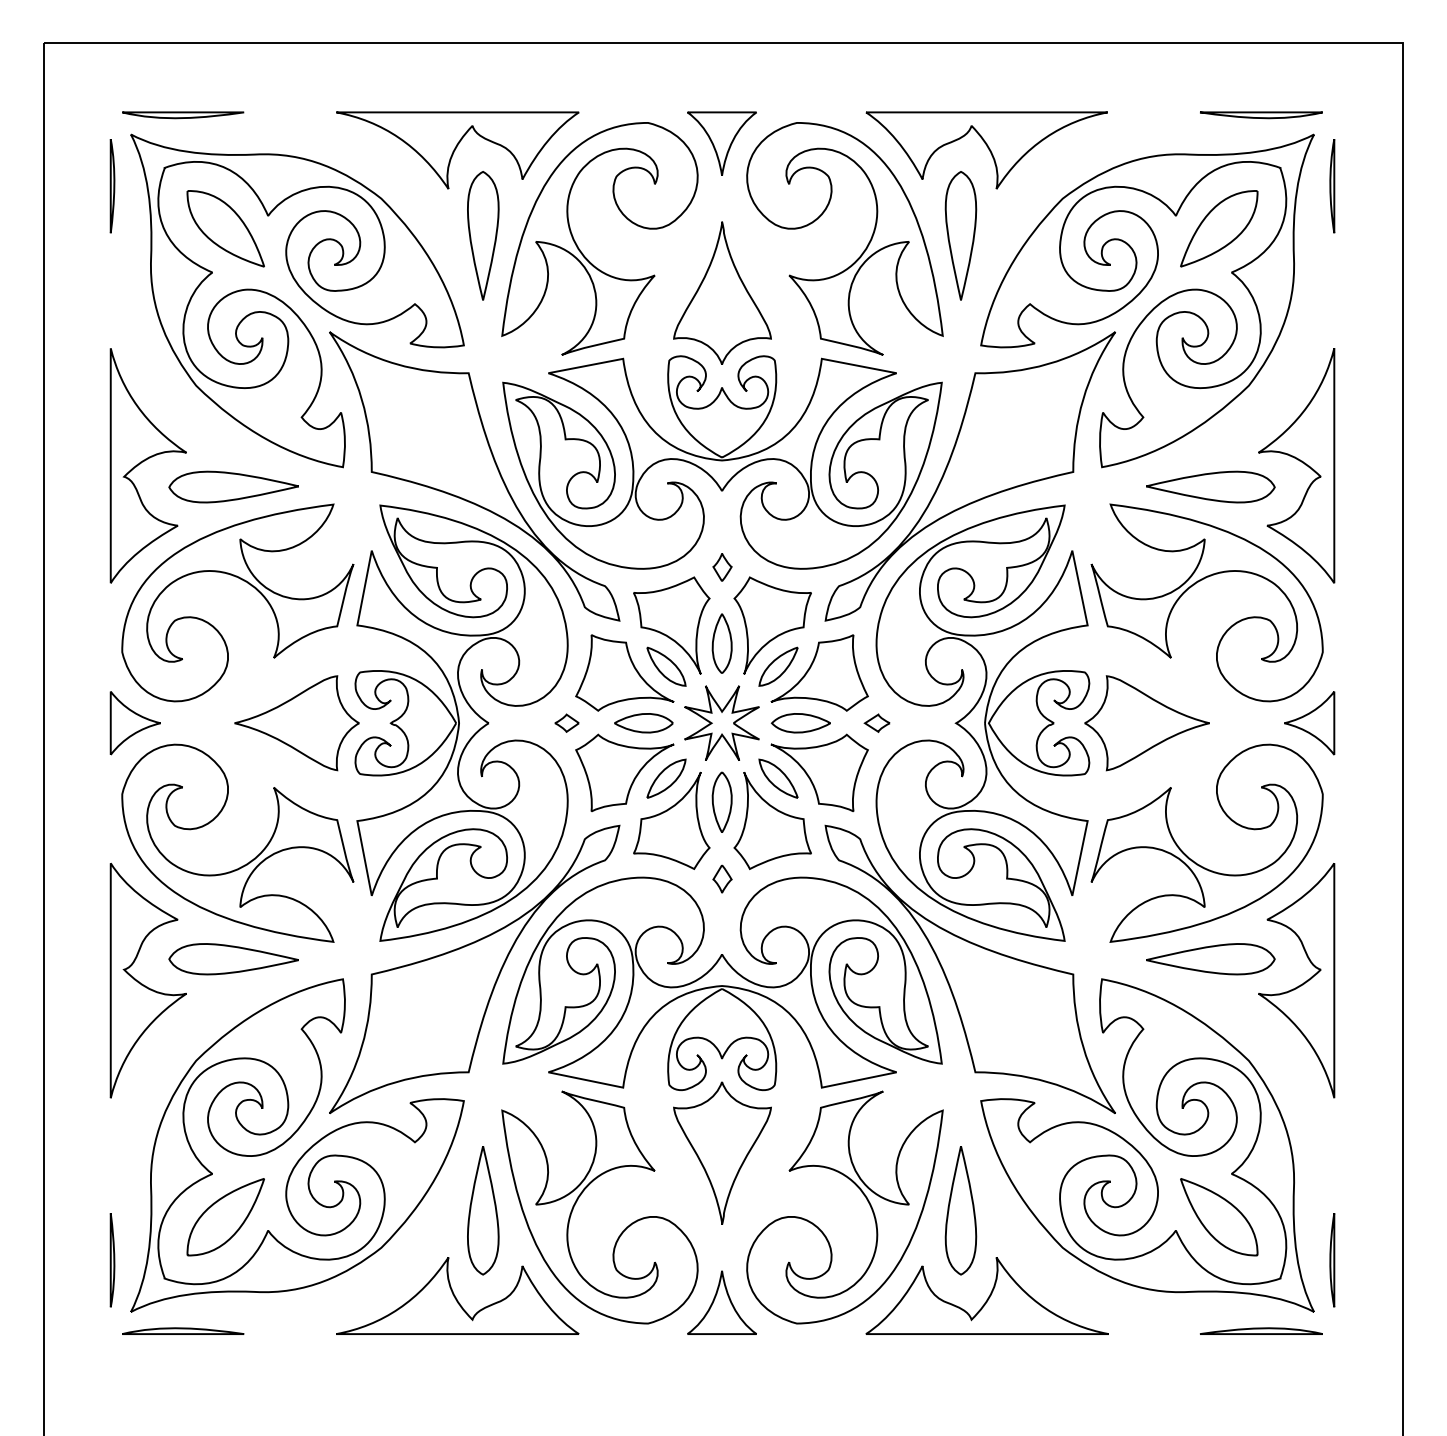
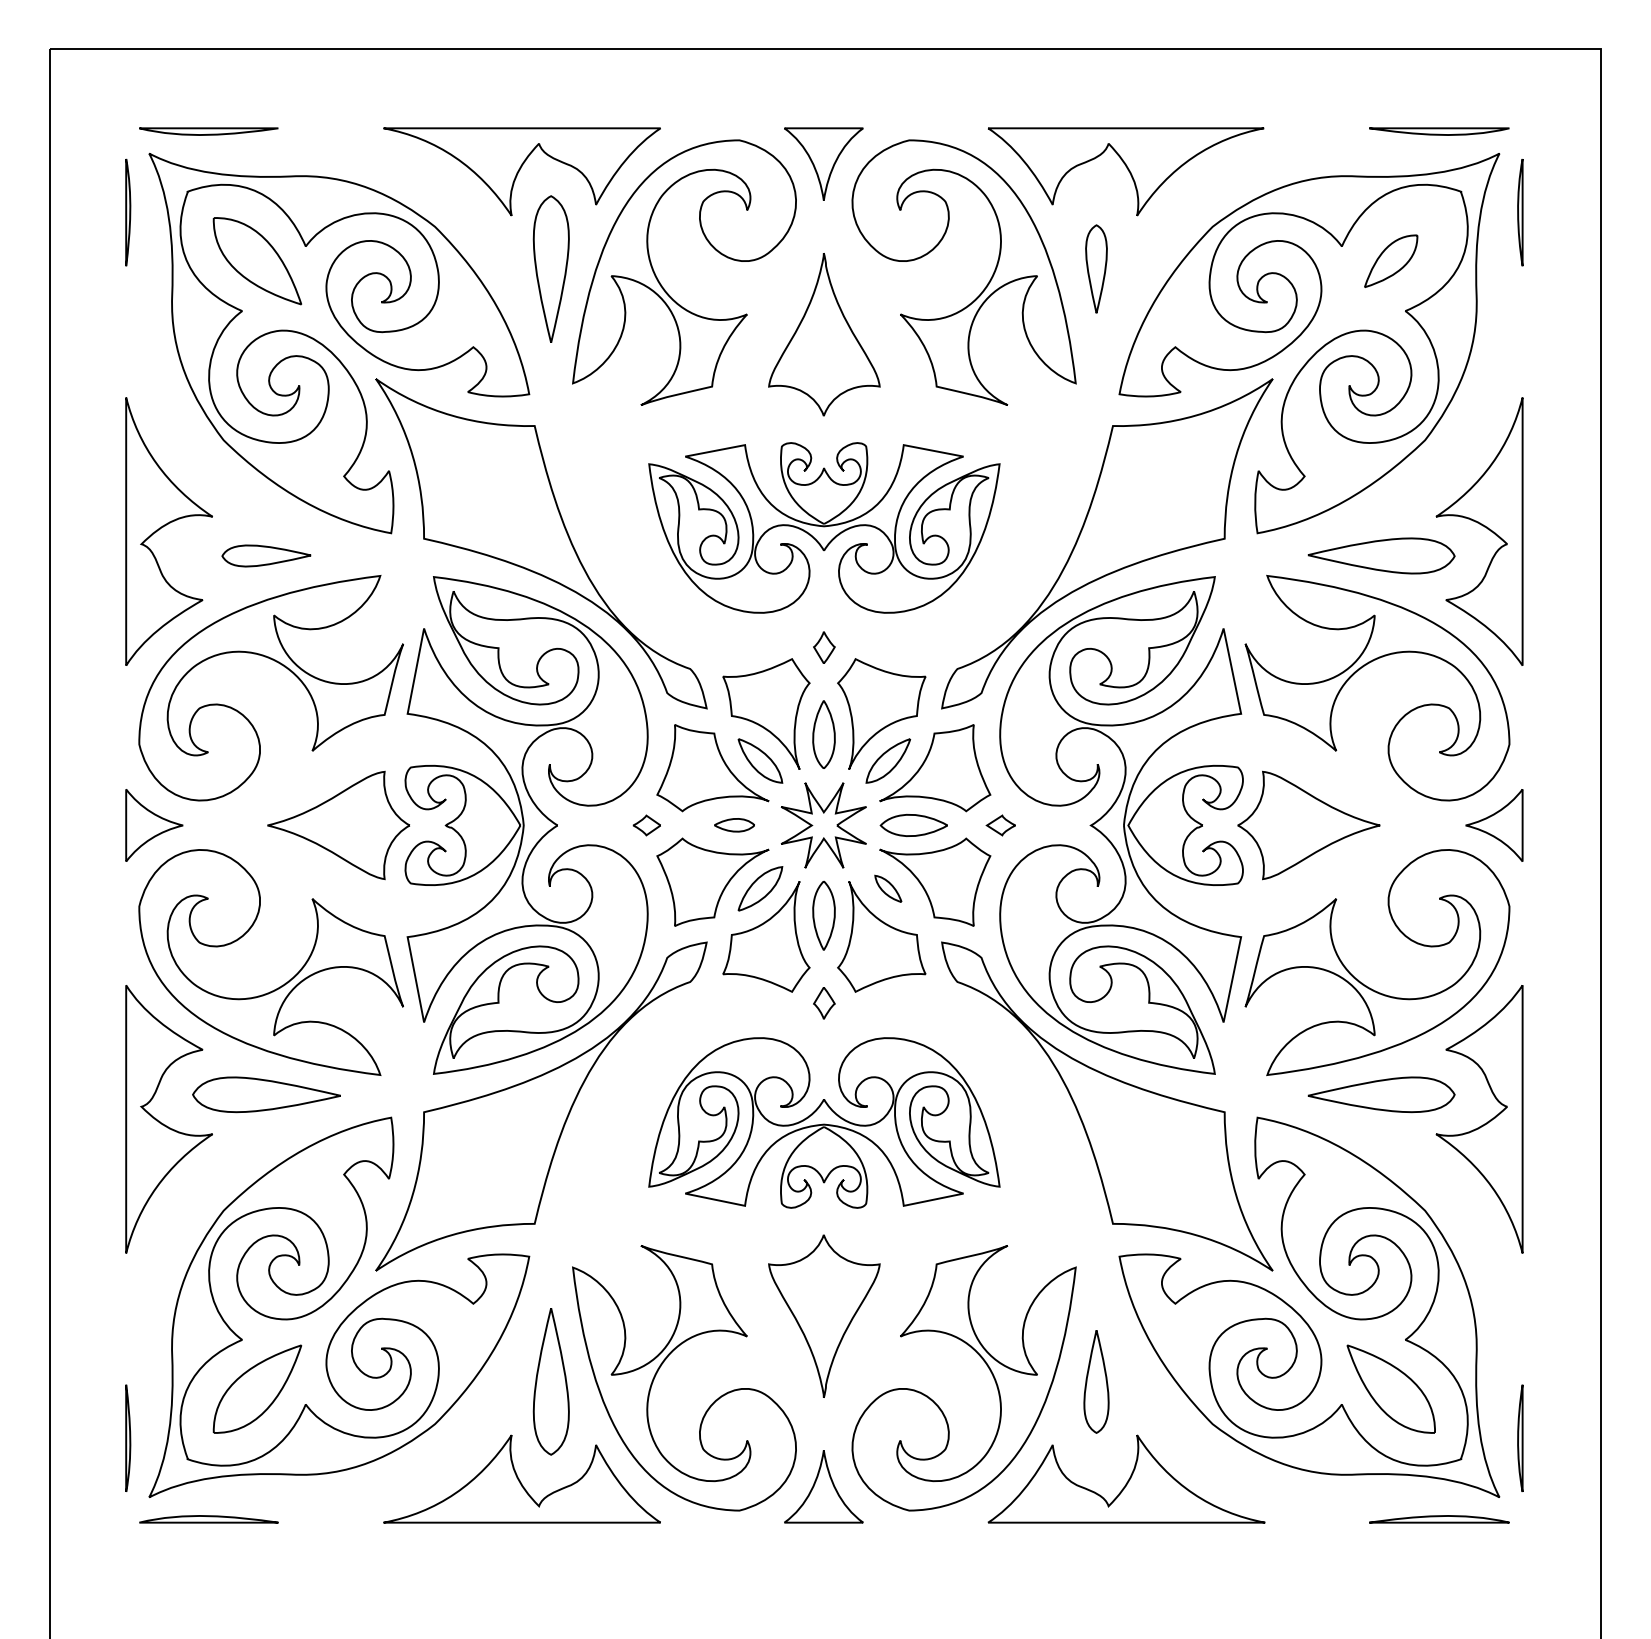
part: (1218, 229) -> (1390, 261), size x0.6
part: (960, 235) -> (1096, 268), size x0.6
part: (722, 462) -> (824, 527), size x0.7
part: (233, 486) -> (266, 555), size x0.6
part: (643, 722) -> (734, 824), size x0.6
part: (778, 778) -> (888, 888), size x0.6
part: (722, 983) -> (824, 1122), size x0.7
part: (960, 1210) -> (1096, 1381), size x0.7

